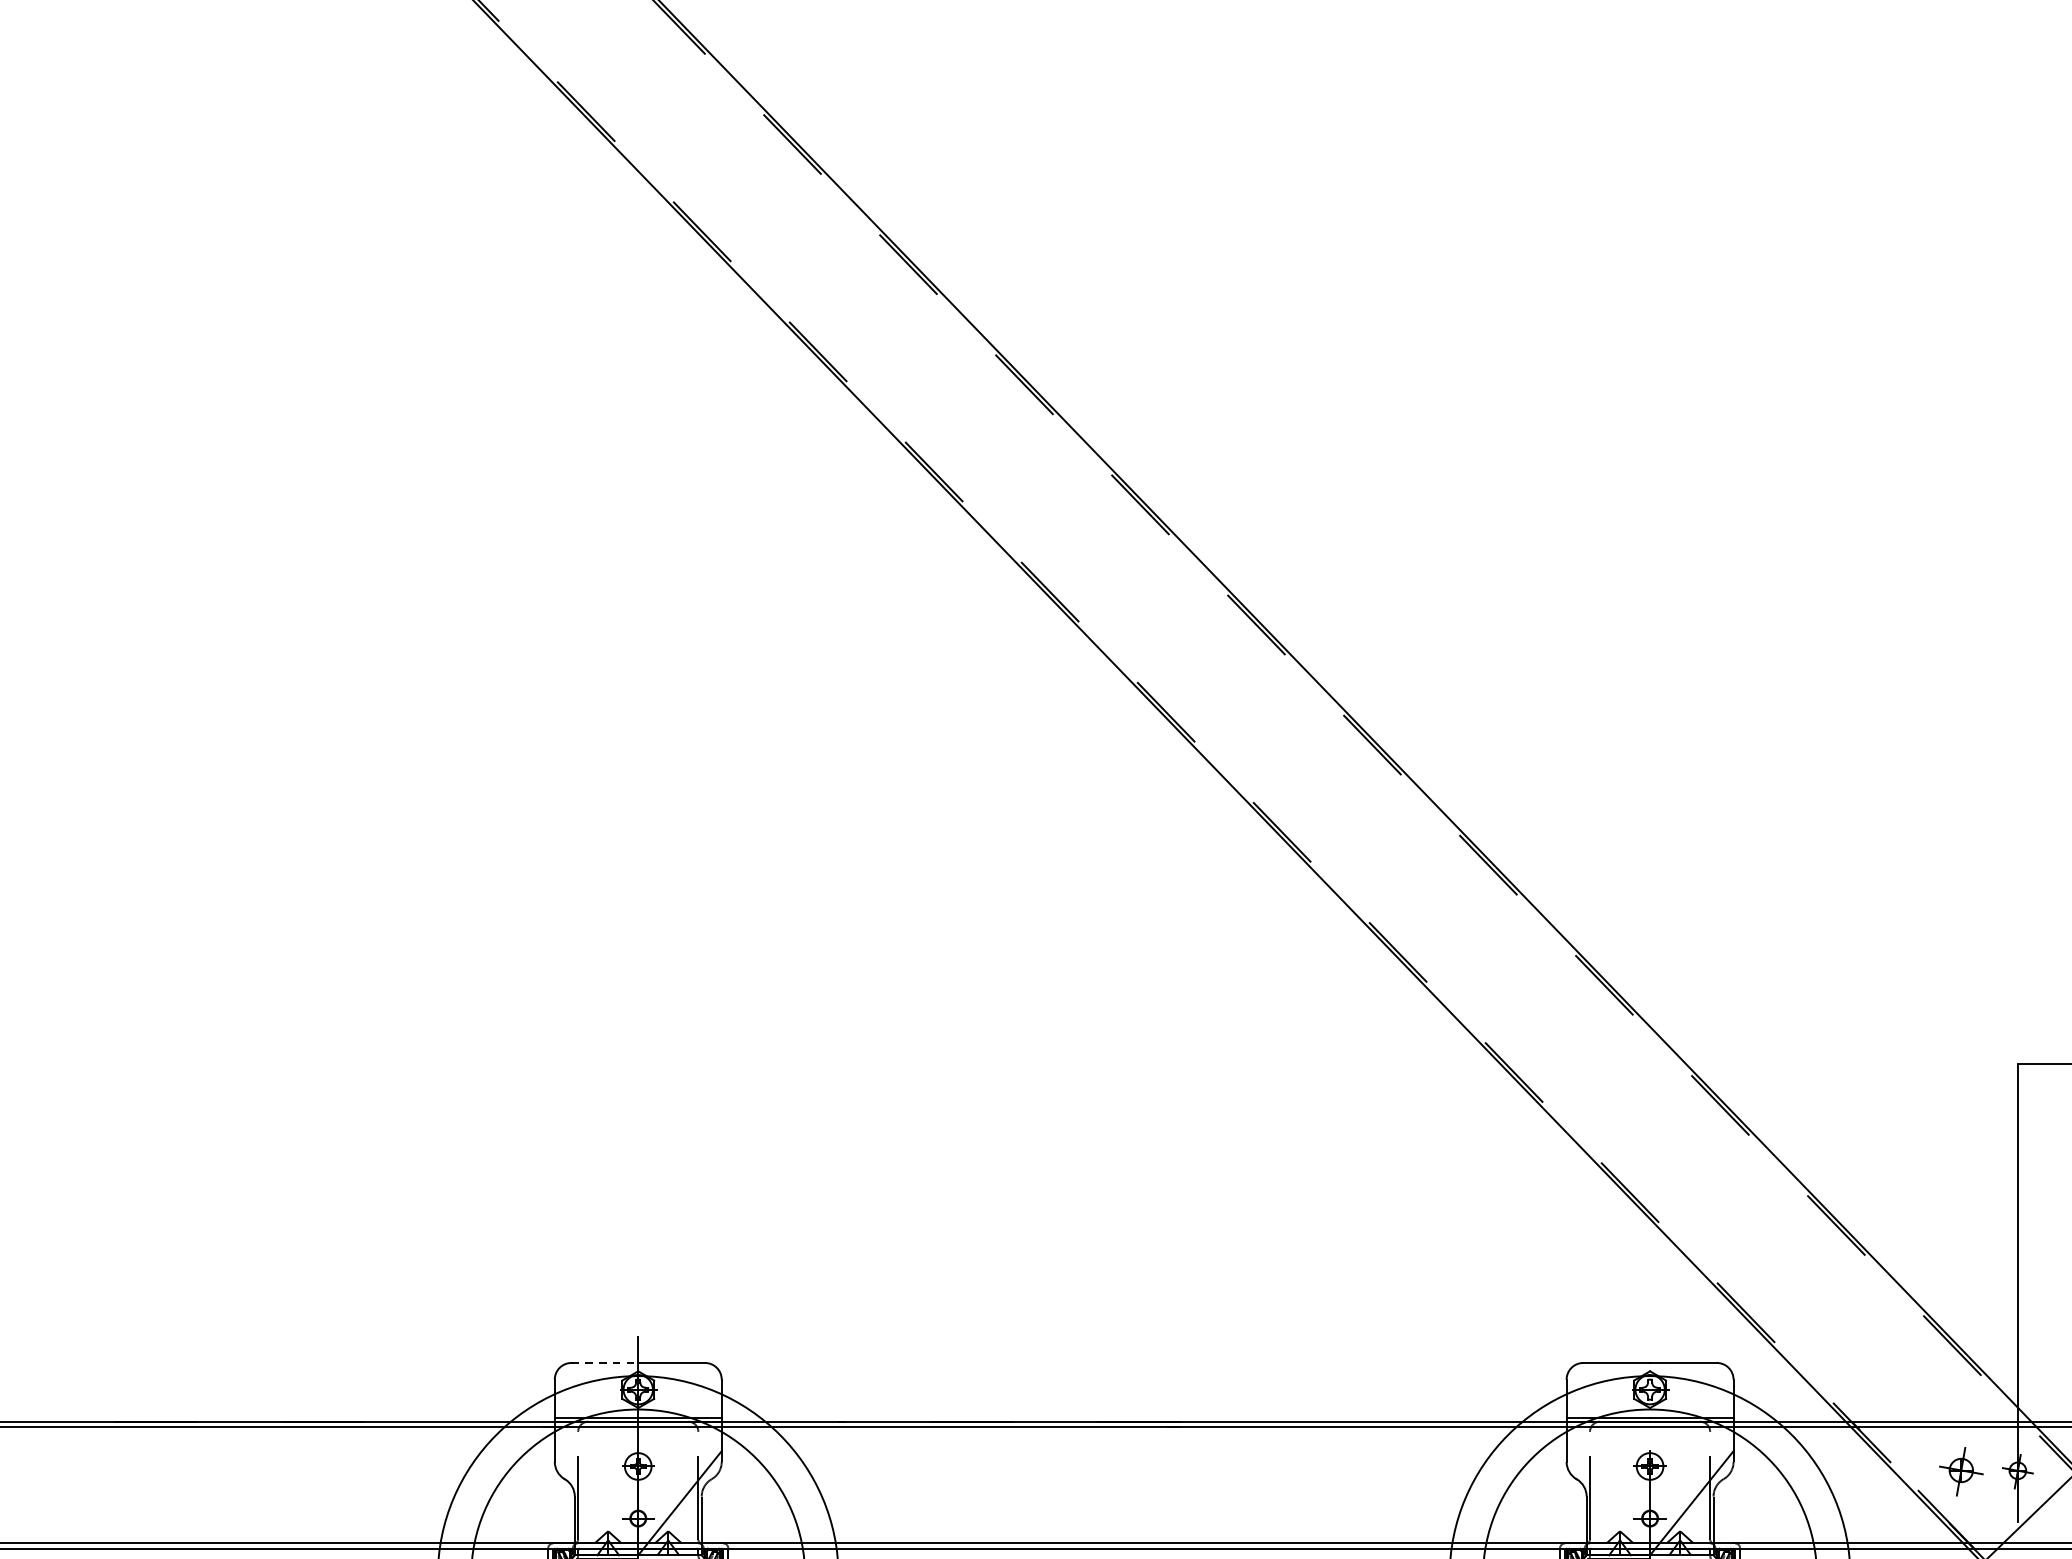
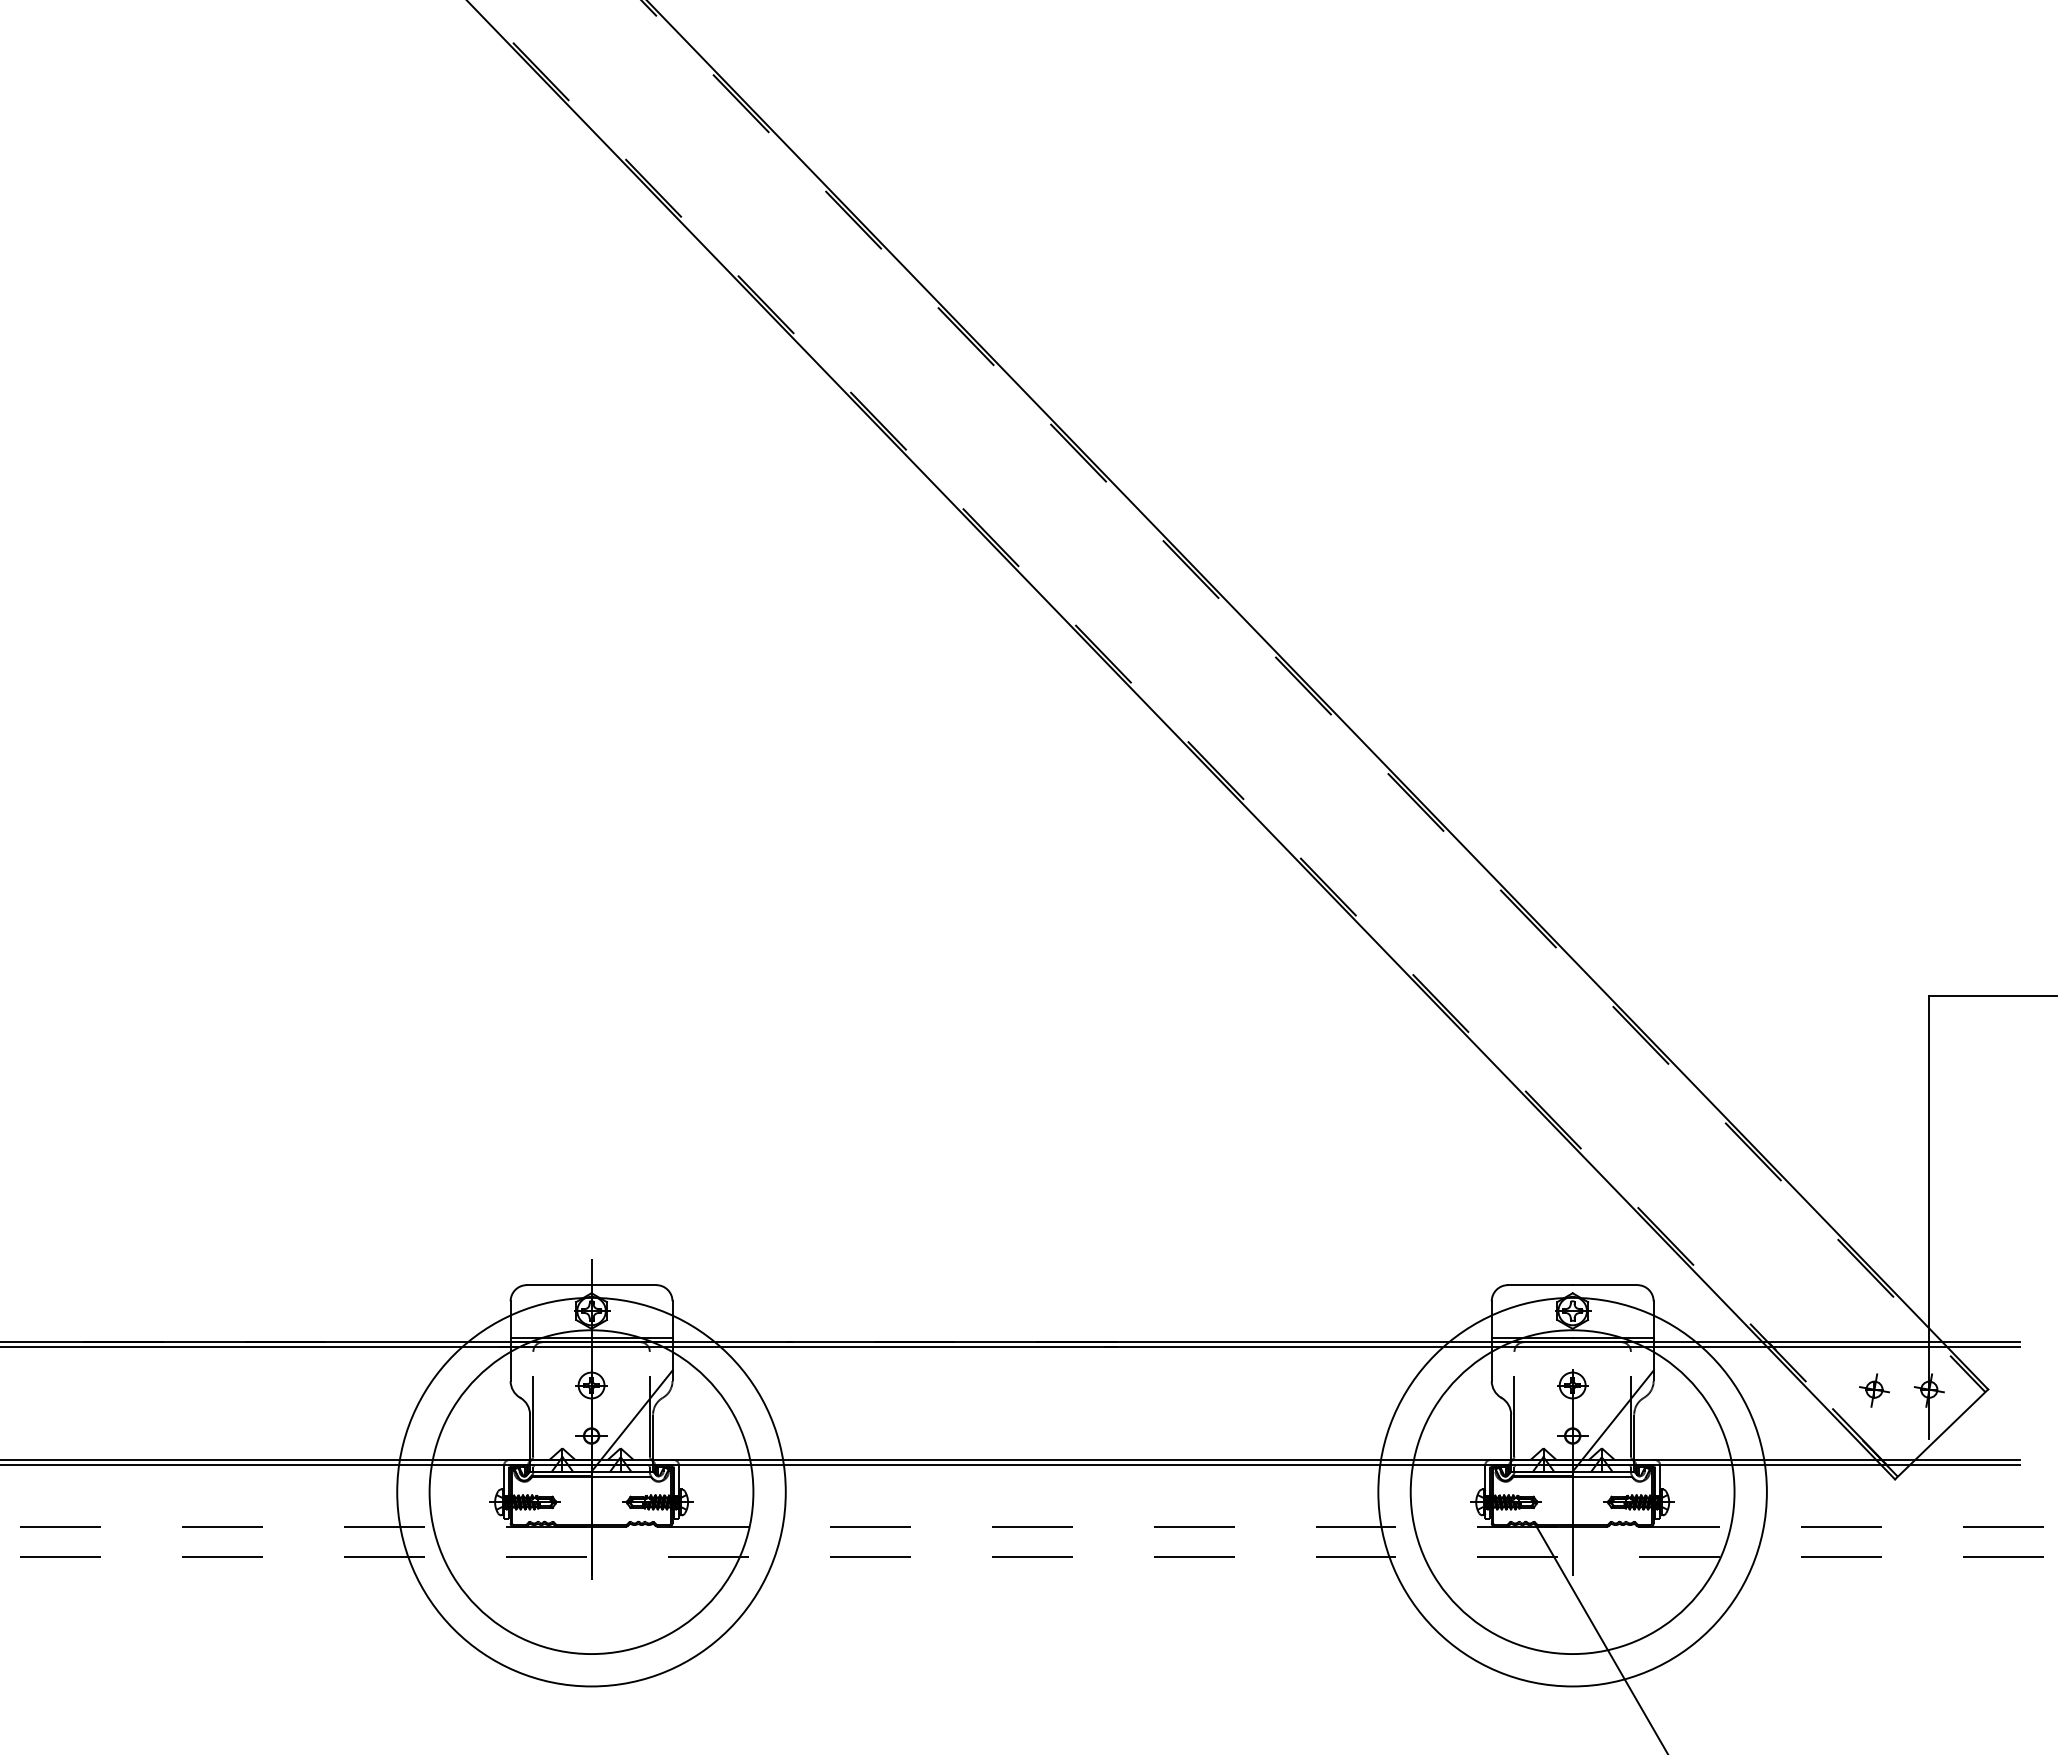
line: (605, 1363) -> (559, 1285), dashed -> solid
part: (1961, 1471) -> (1874, 1390), size x0.71

